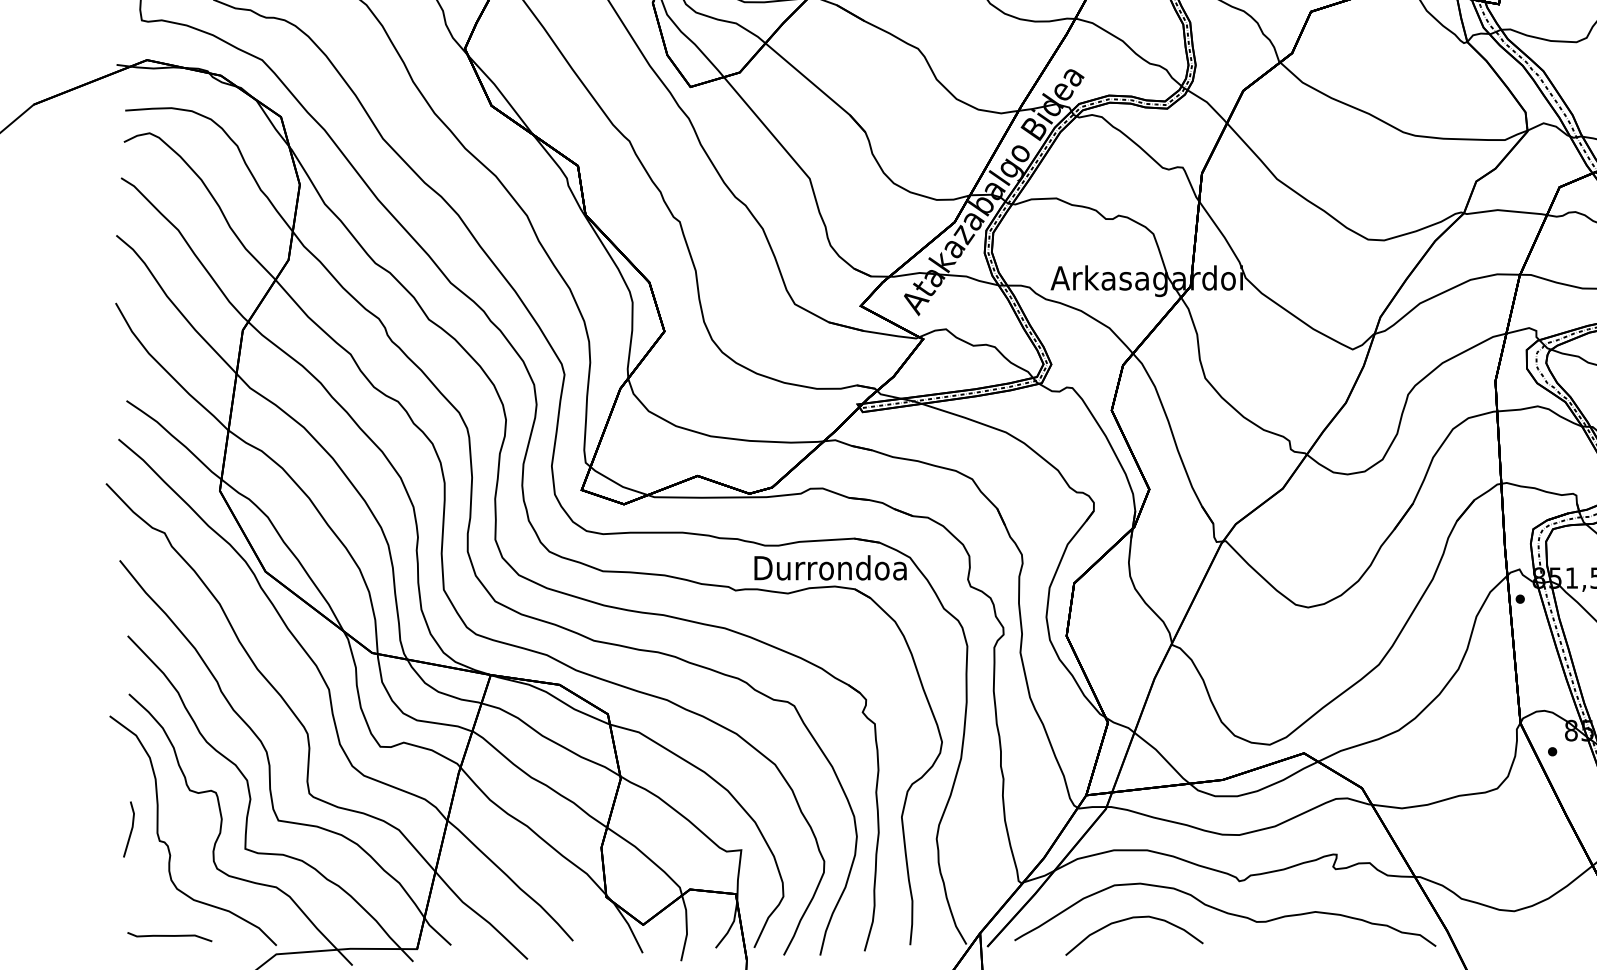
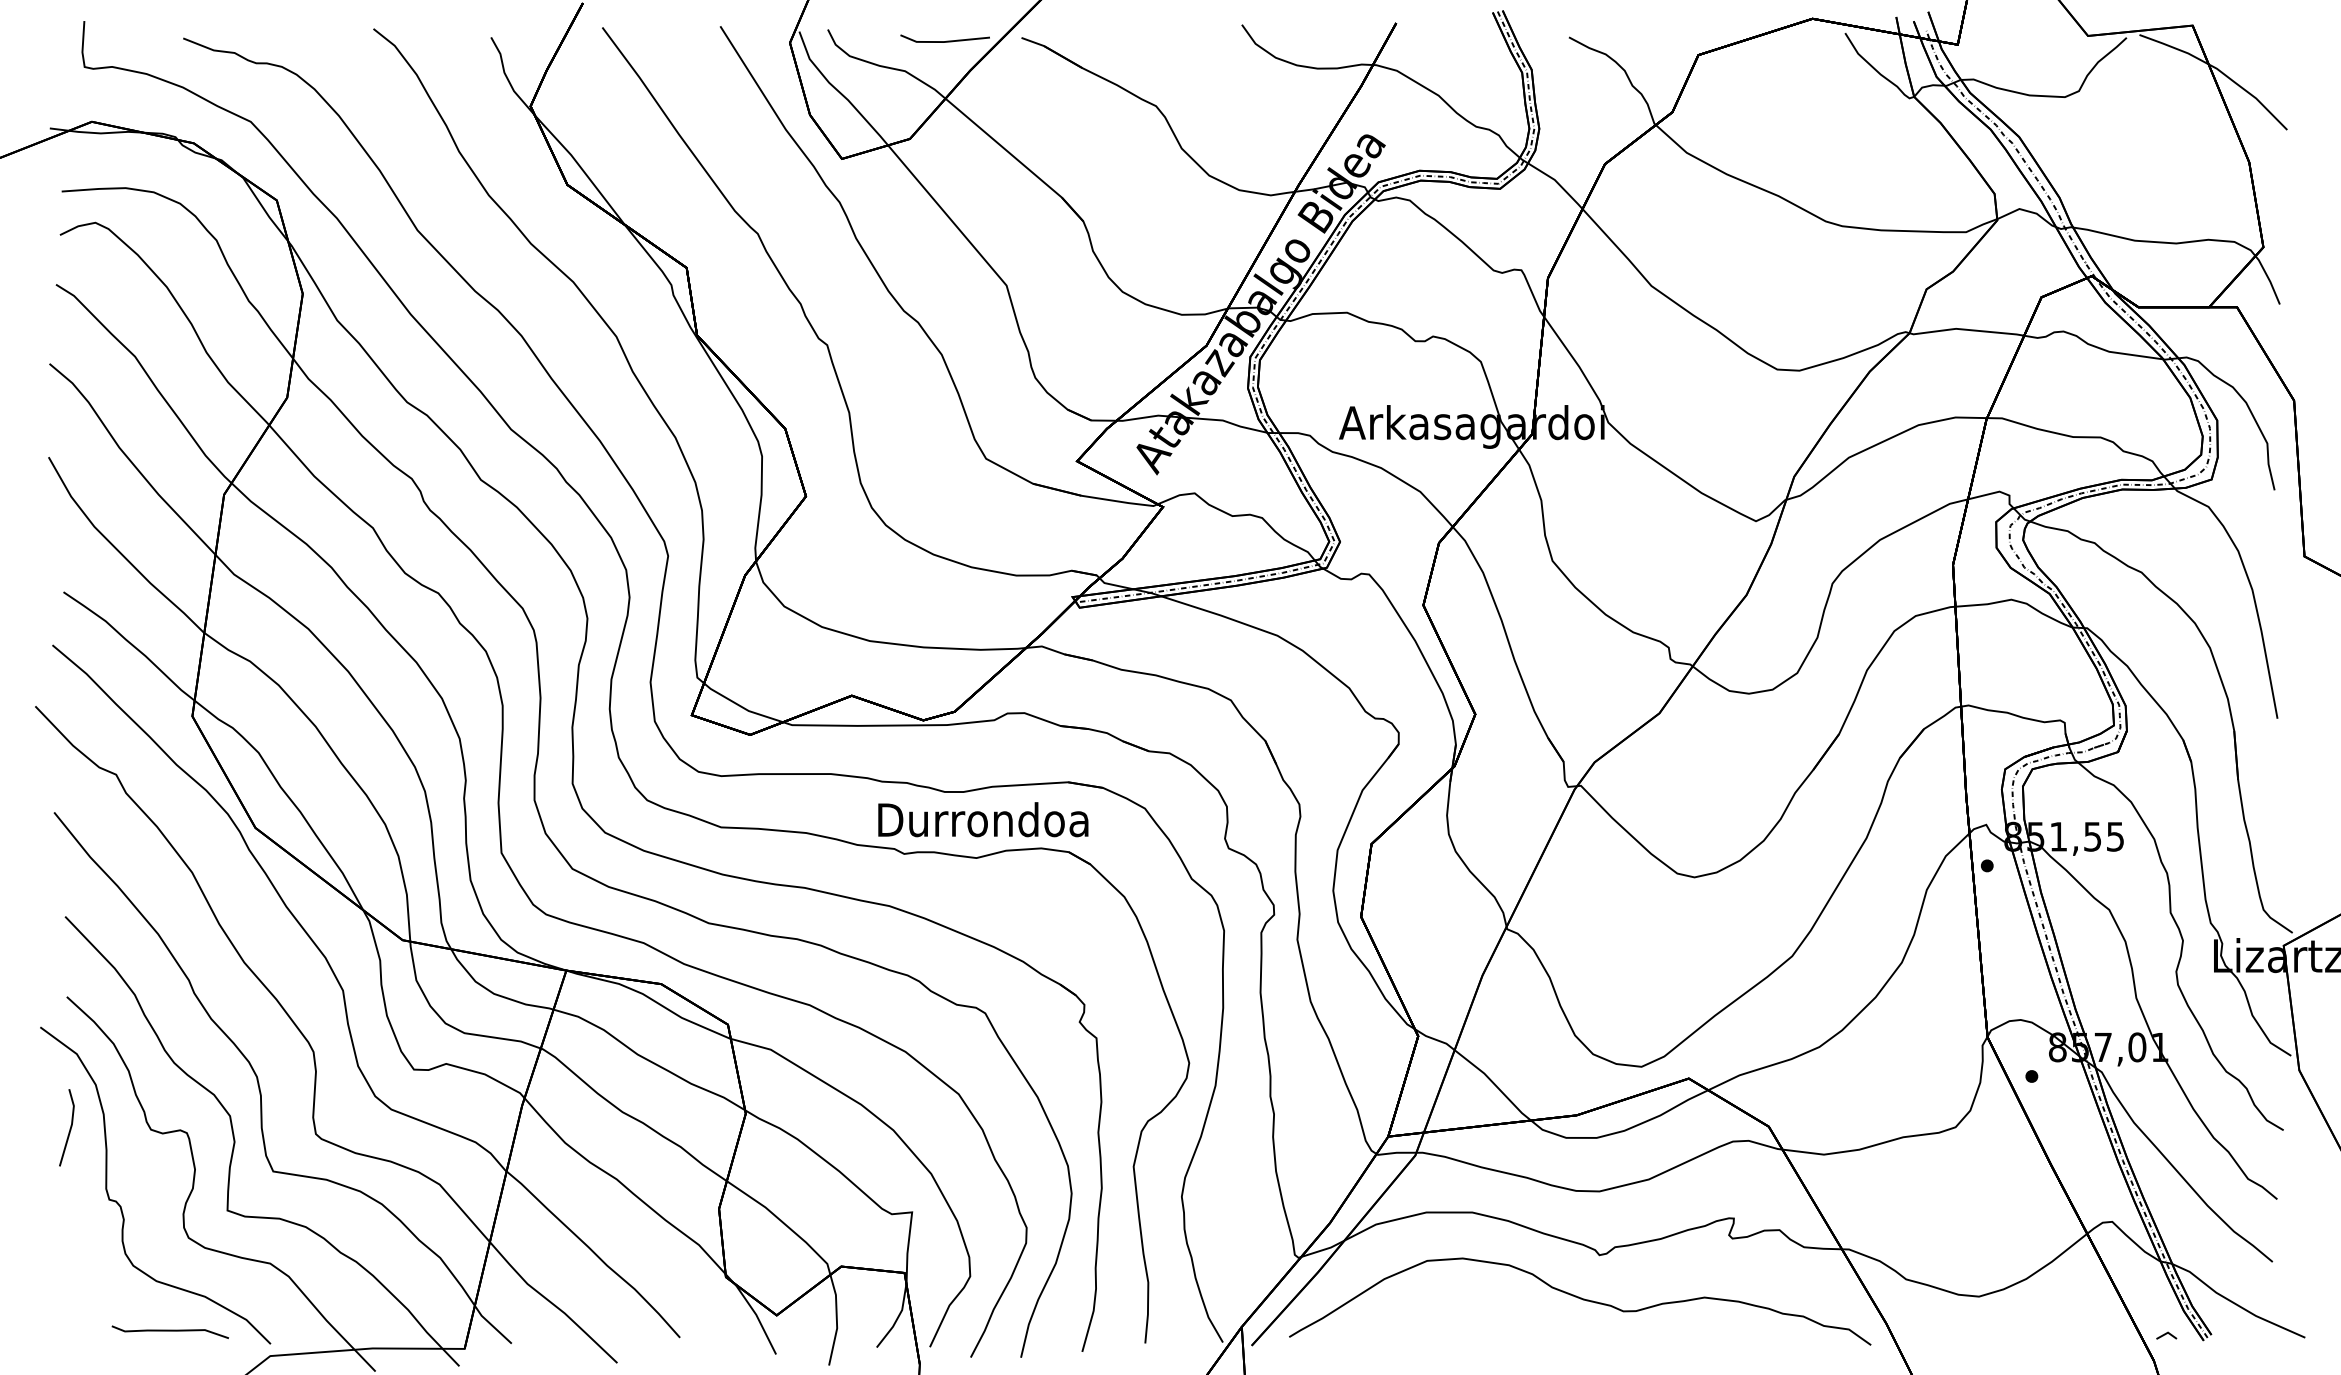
text: (830, 567) -> (983, 819), moved
line: (130, 830) -> (69, 1128), moved
curve: (1130, 919) -> (1449, 1307), removed
curve: (169, 936) -> (169, 1331), moved

